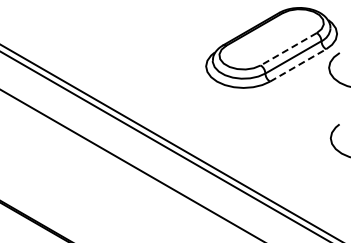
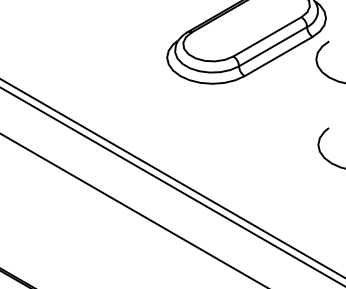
line: (288, 49) -> (267, 37), dashed -> solid
line: (298, 65) -> (279, 56), dashed -> solid

